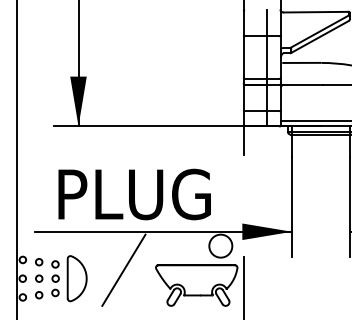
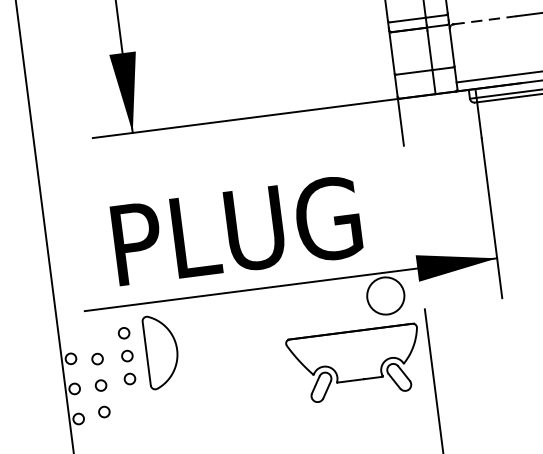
line: (303, 84) -> (485, 19), solid -> dashed
line: (123, 269) -> (234, 353), removed
part: (69, 278) -> (149, 352), moved

